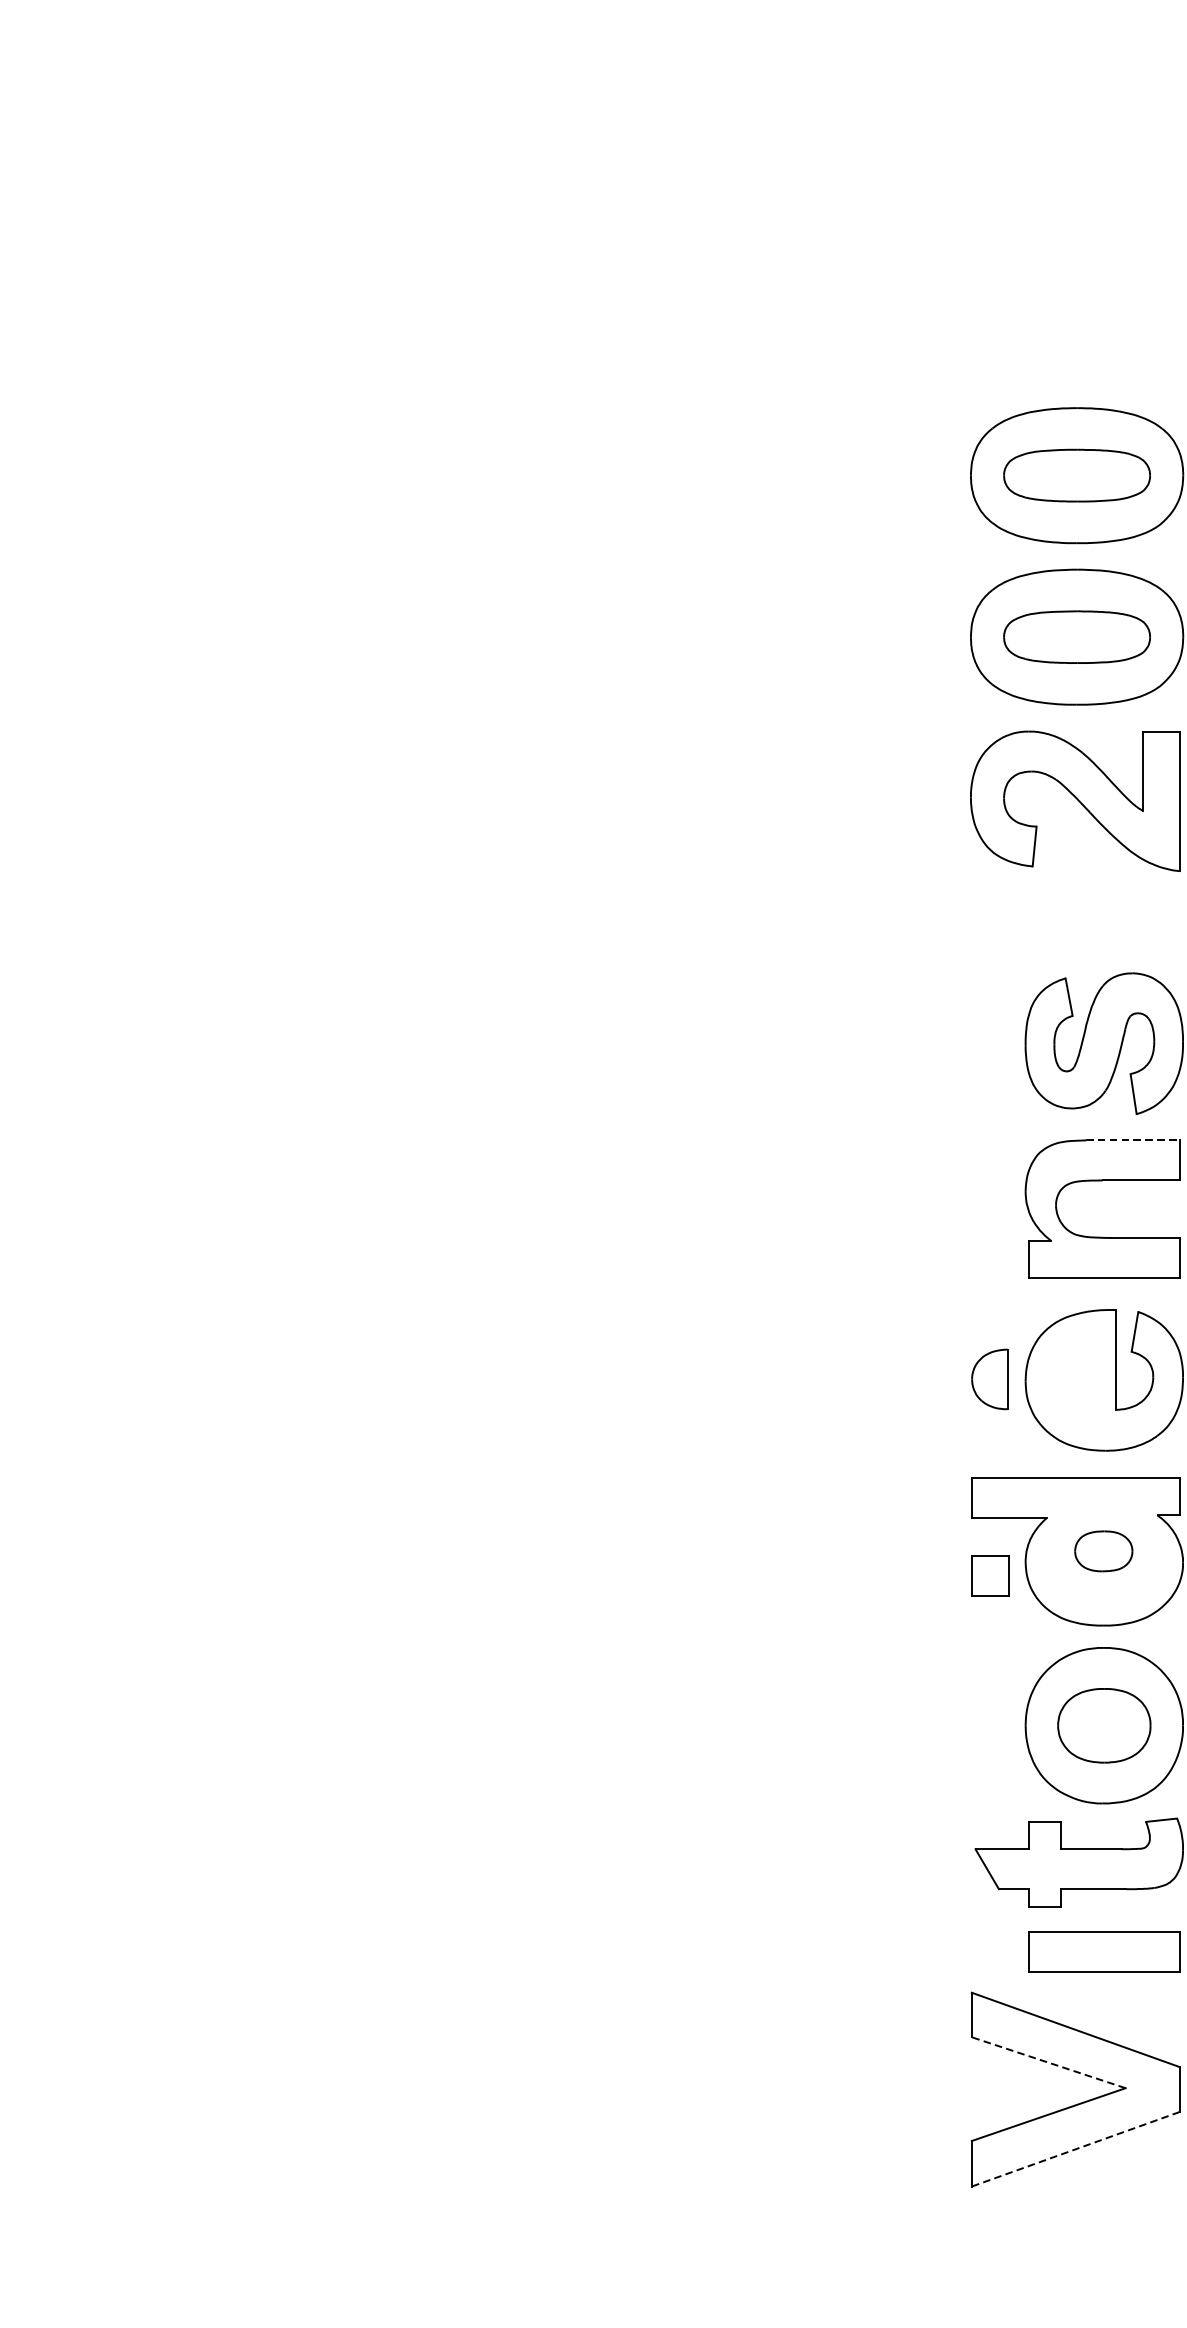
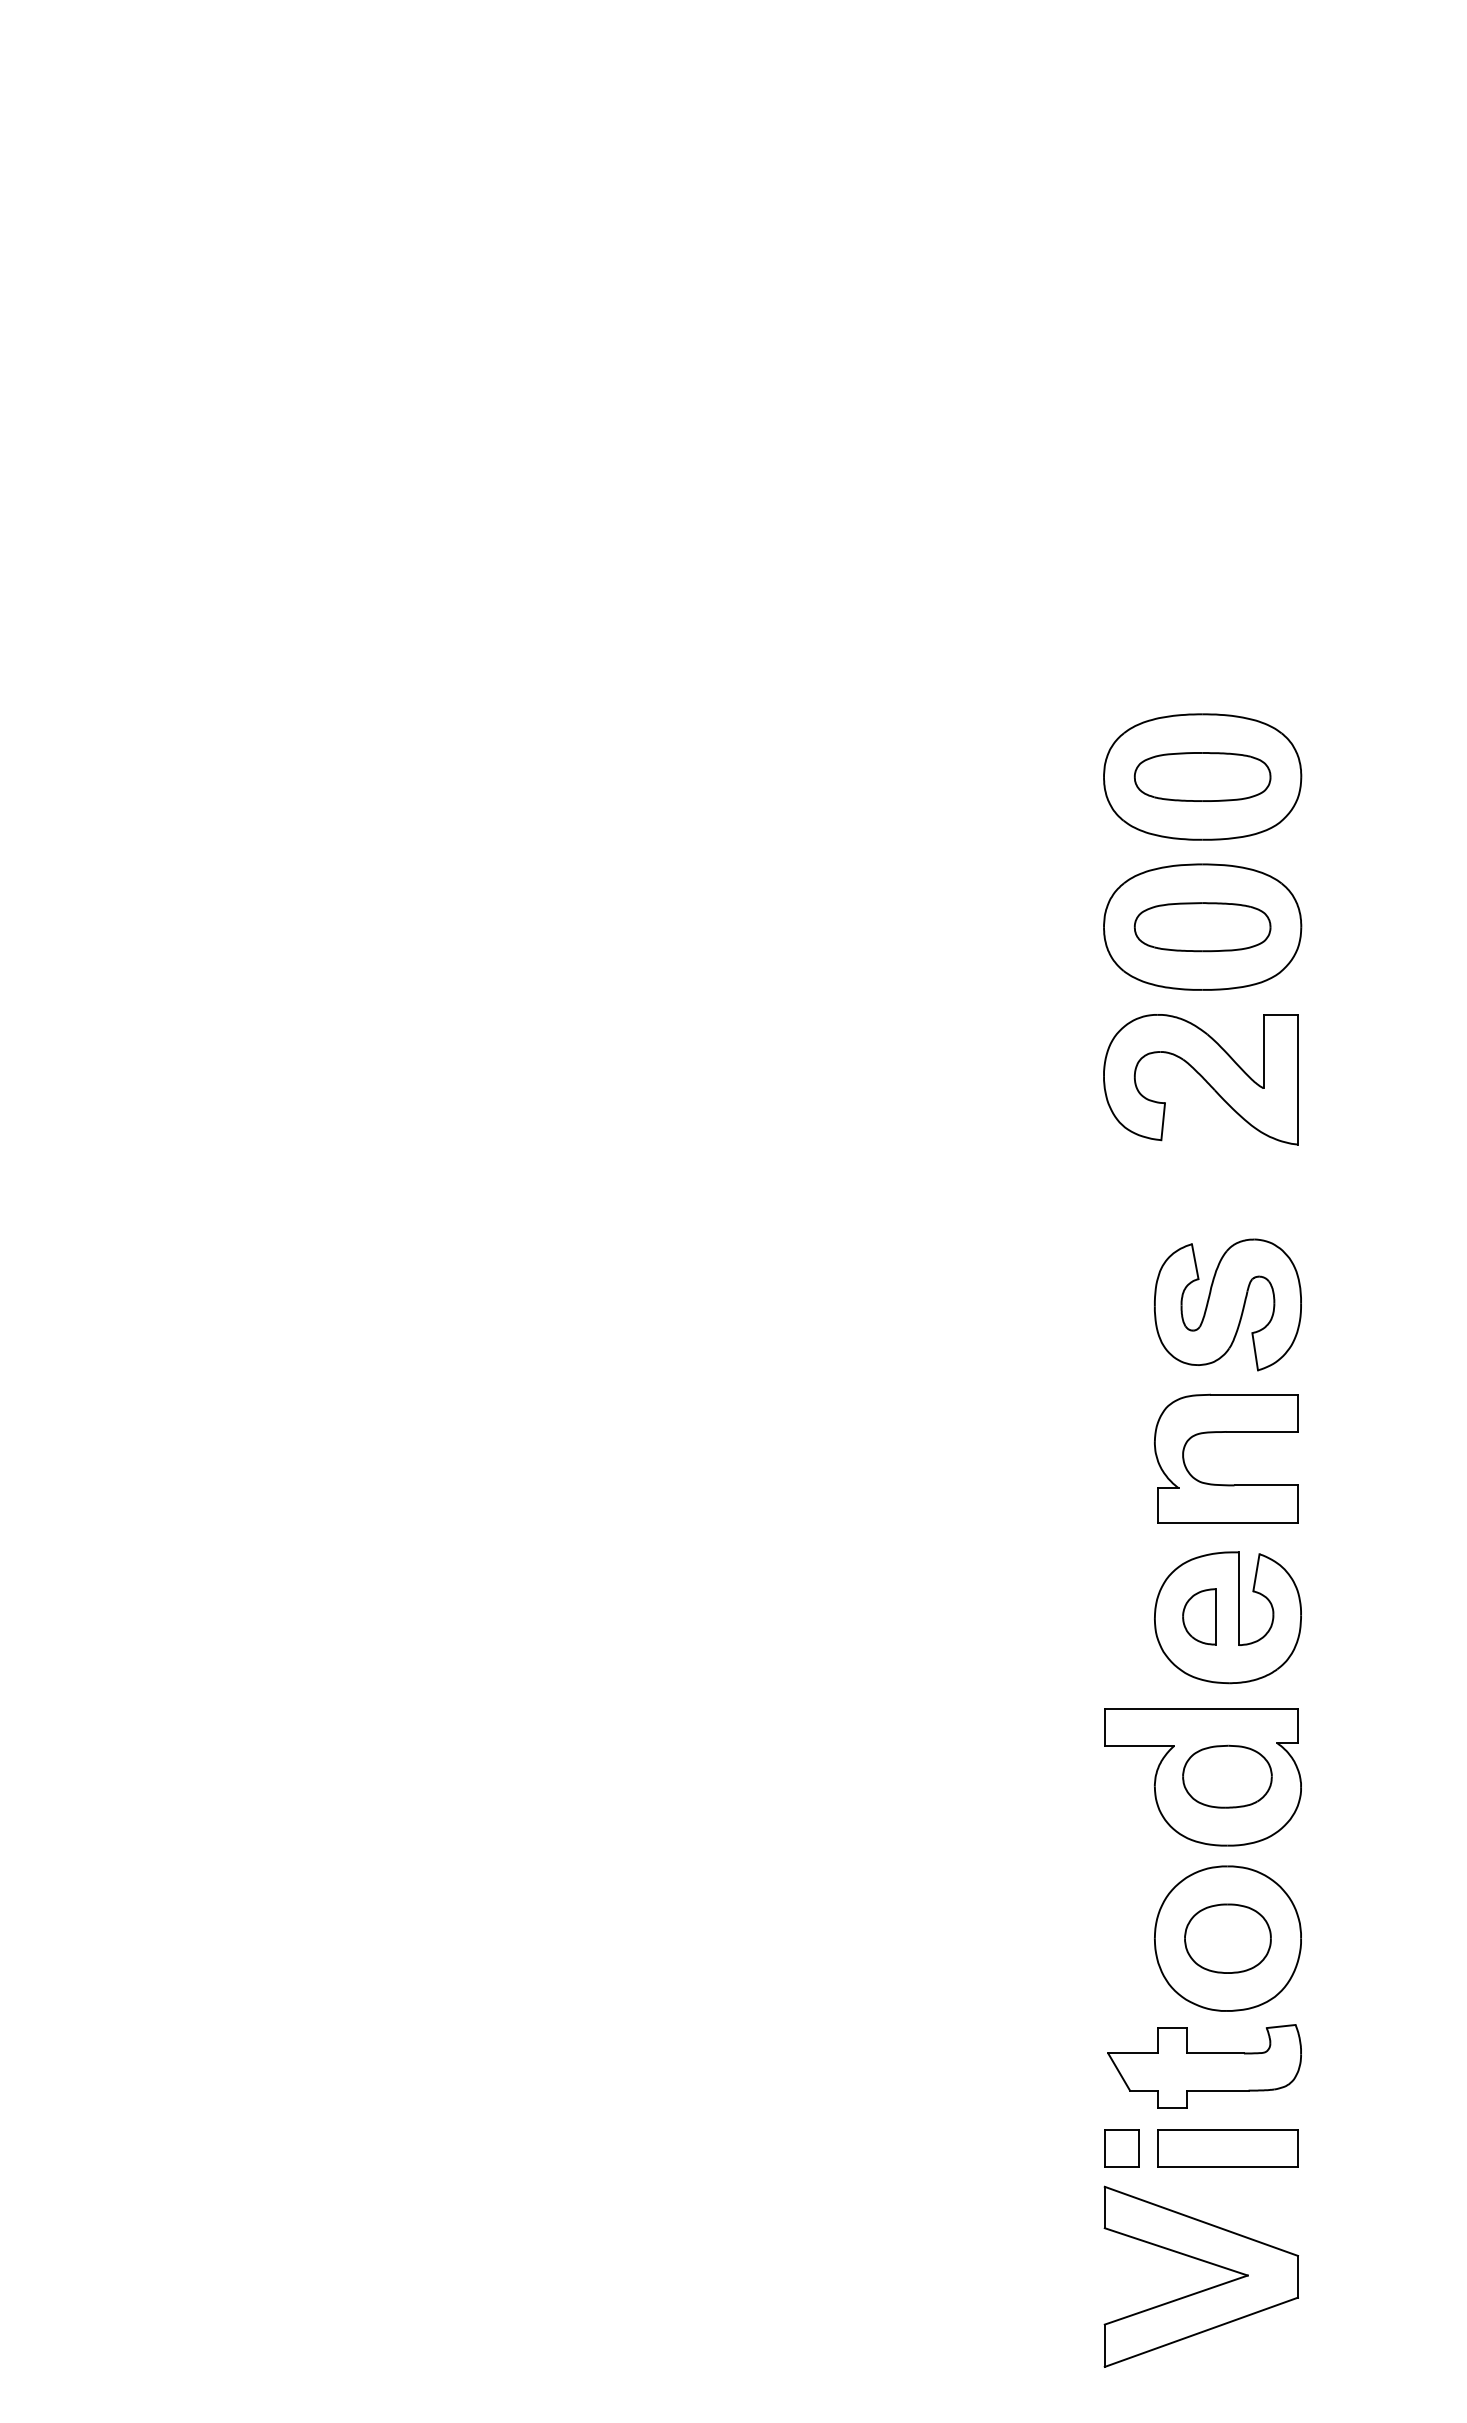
line: (1133, 1140) -> (1255, 1394), dashed -> solid
part: (989, 1379) -> (1199, 1616), moved
part: (1103, 1551) -> (1227, 1776), size x1.67
part: (989, 1575) -> (1121, 2148), moved
line: (1047, 2062) -> (1175, 2251), dashed -> solid
line: (1075, 2149) -> (1201, 2332), dashed -> solid

